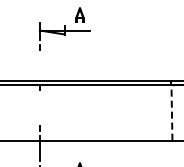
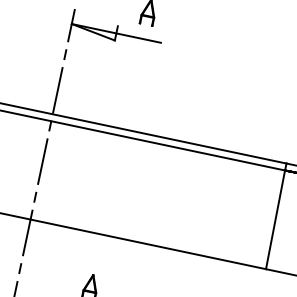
line: (39, 67) -> (57, 89), added
line: (39, 107) -> (42, 160), added
line: (171, 112) -> (274, 218), dashed -> solid

